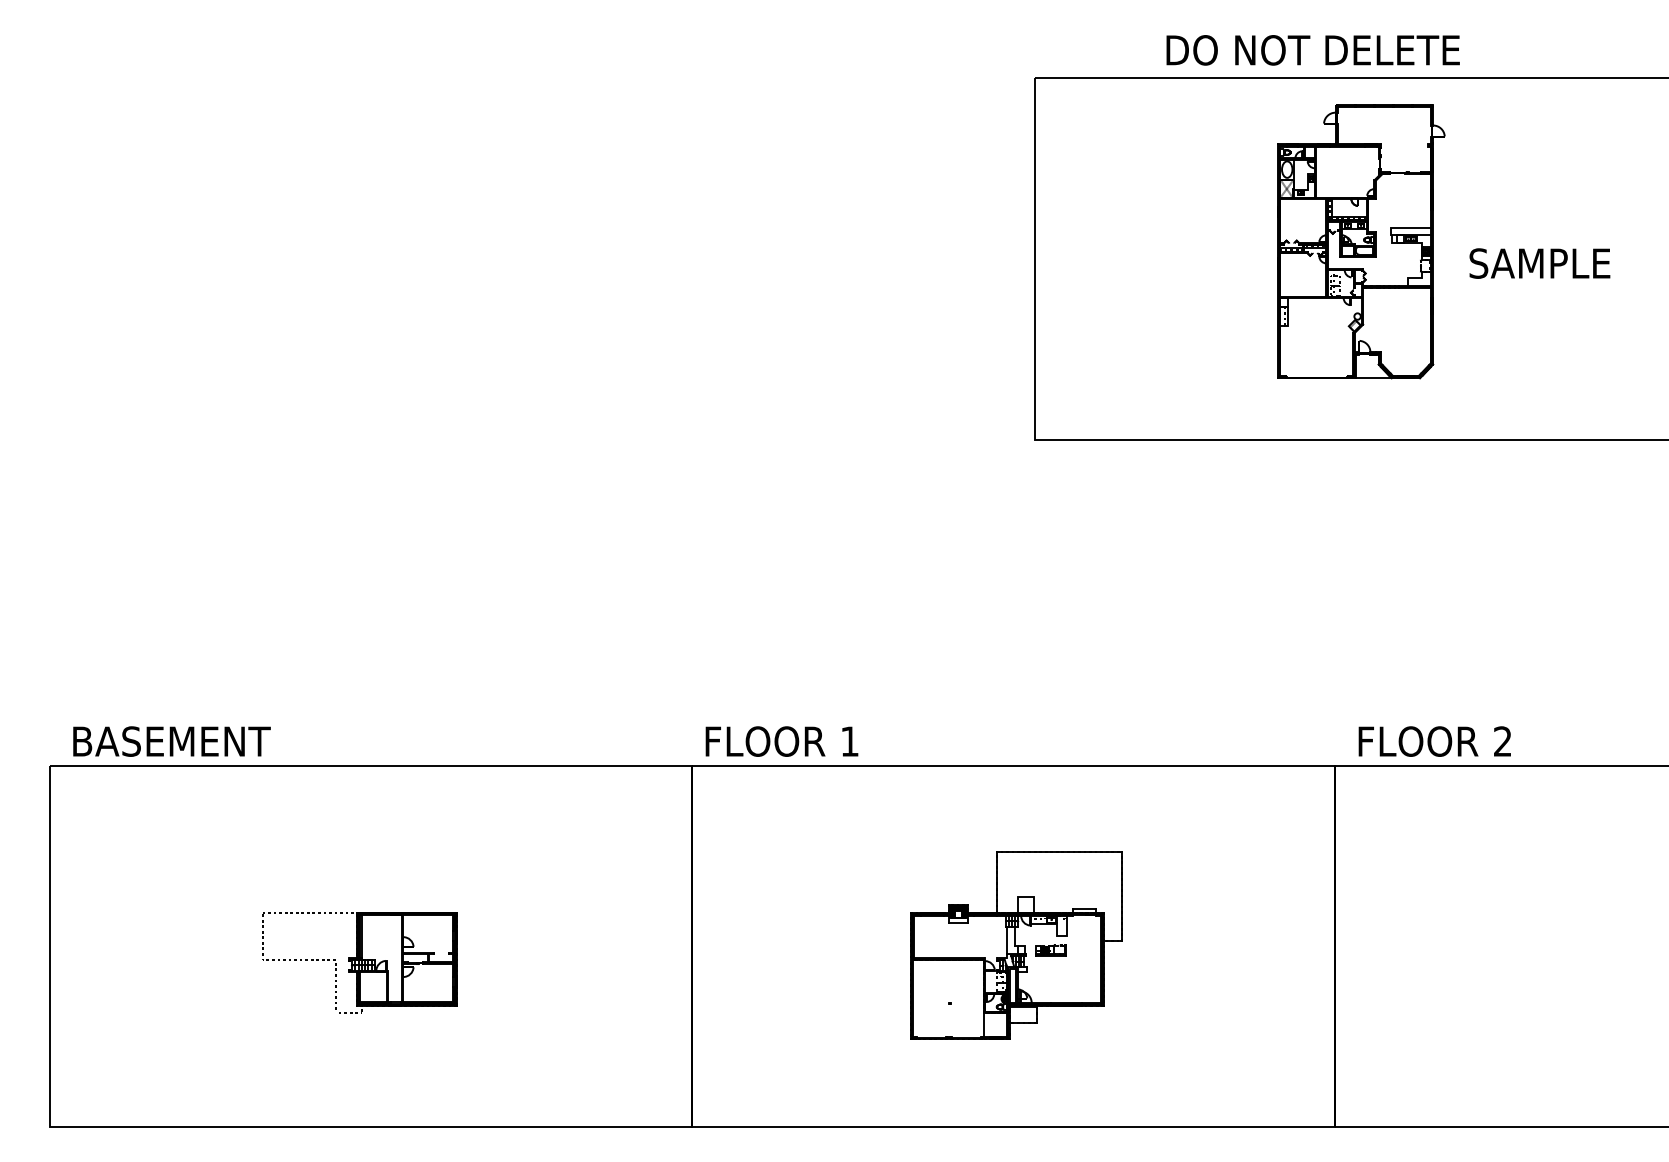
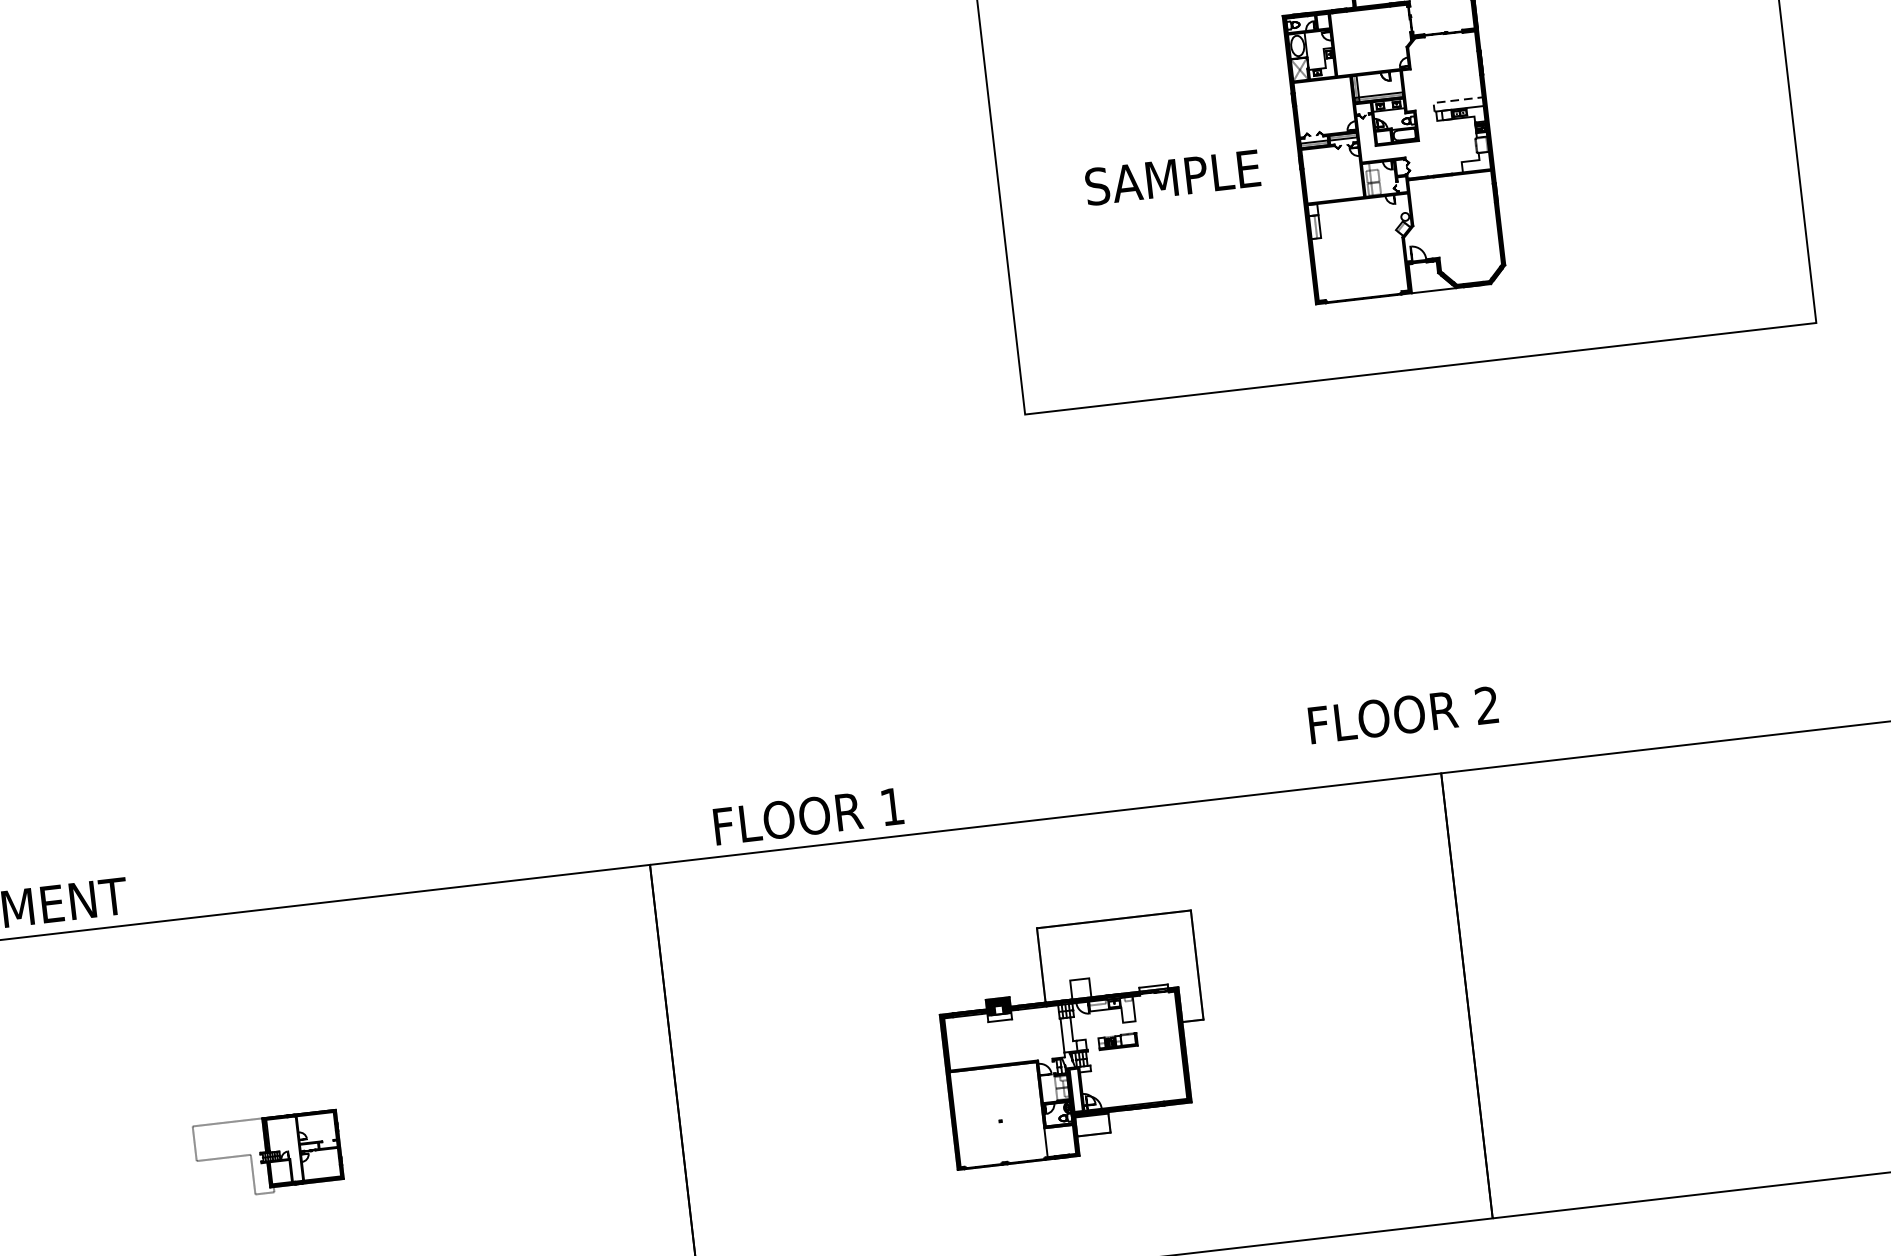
line: (1404, 227) -> (1450, 100), solid -> dashed
text: (1539, 263) -> (1172, 177), moved
text: (781, 741) -> (808, 816), moved
text: (1434, 741) -> (1402, 715), moved
part: (359, 962) -> (268, 1154), size x0.6

